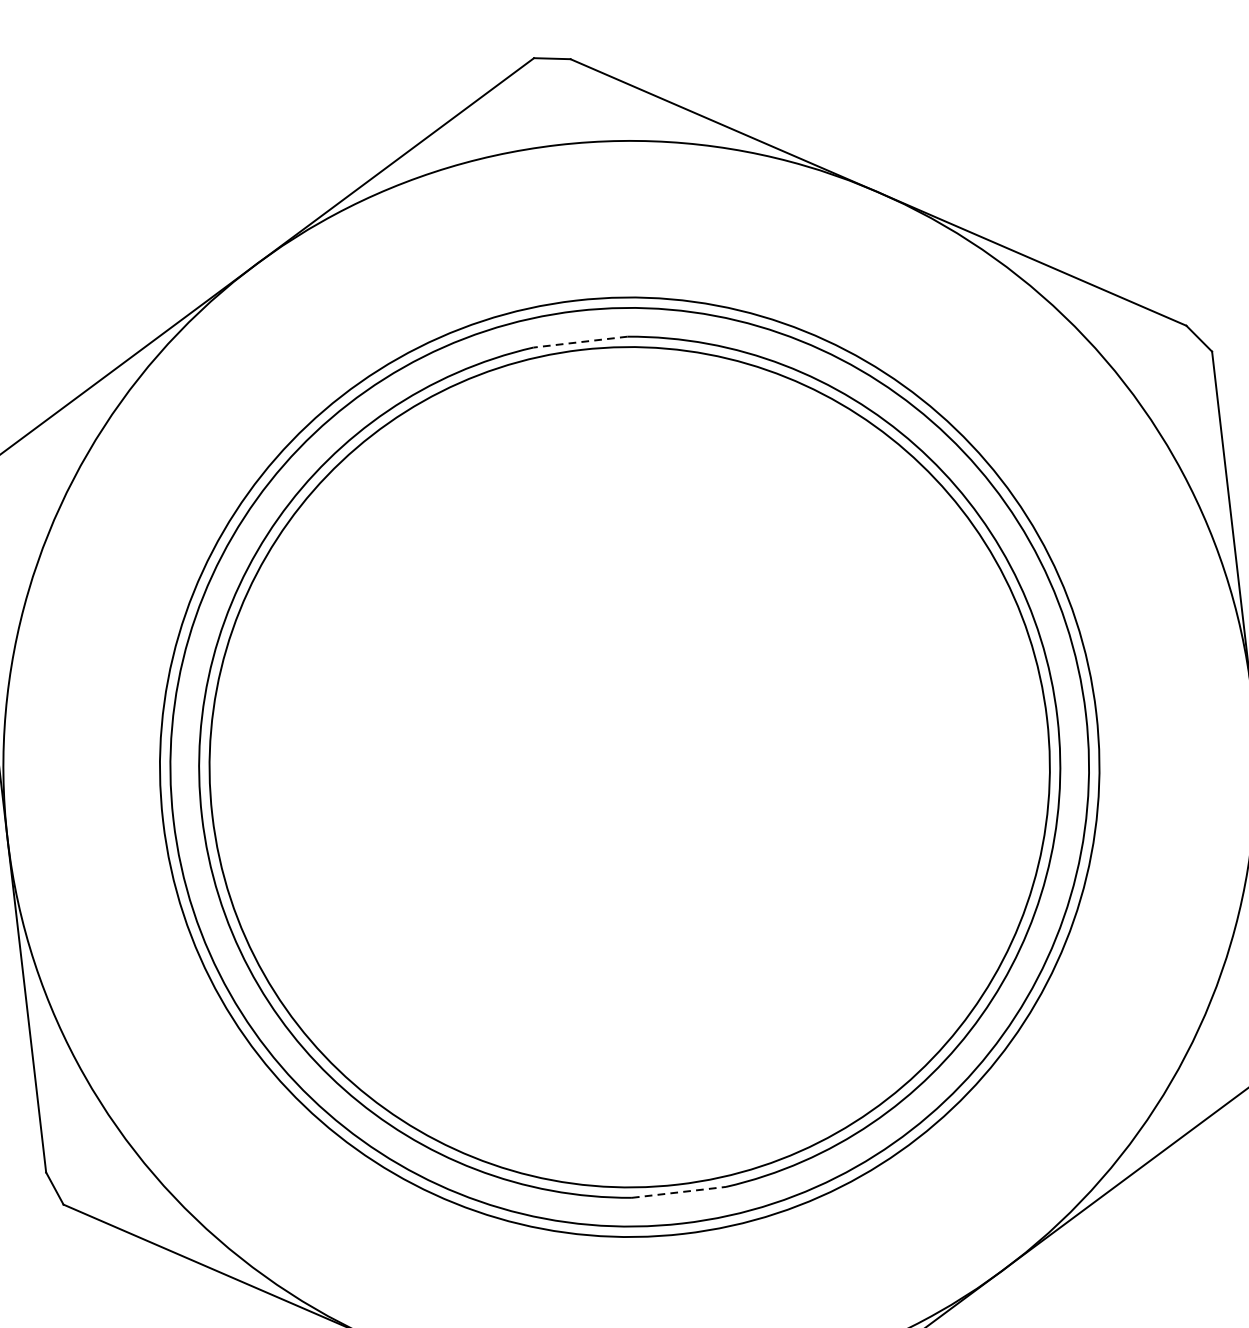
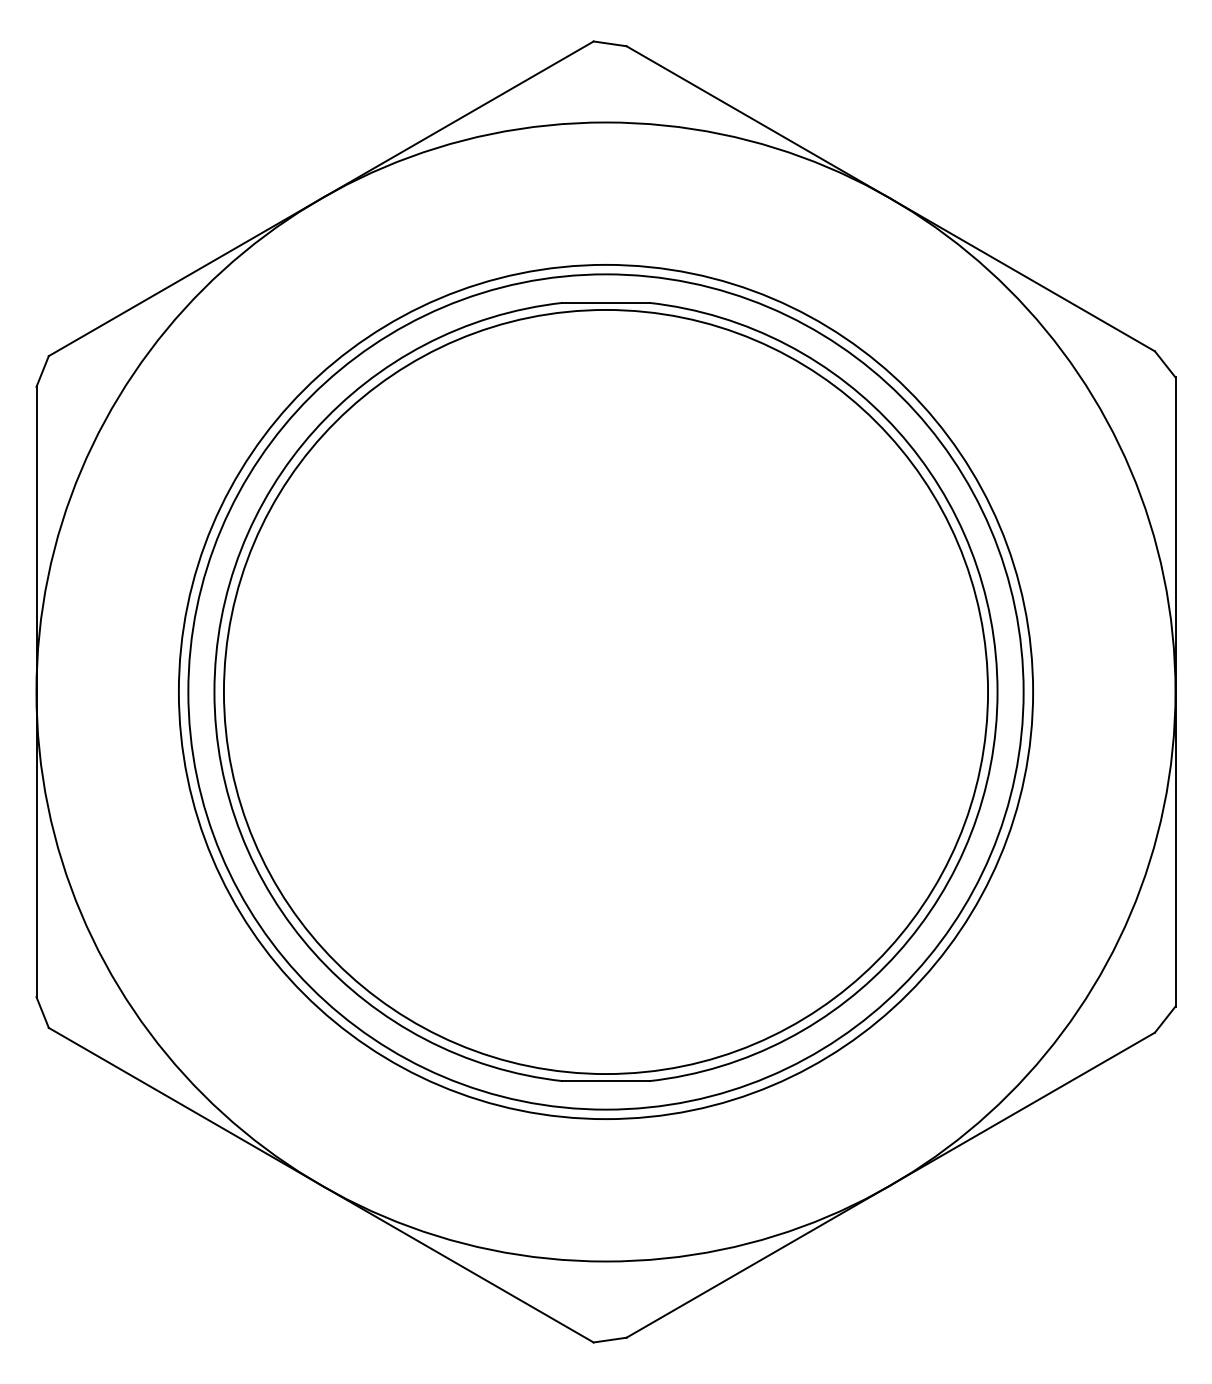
line: (579, 341) -> (605, 302), dashed -> solid
line: (679, 1192) -> (606, 1081), dashed -> solid

